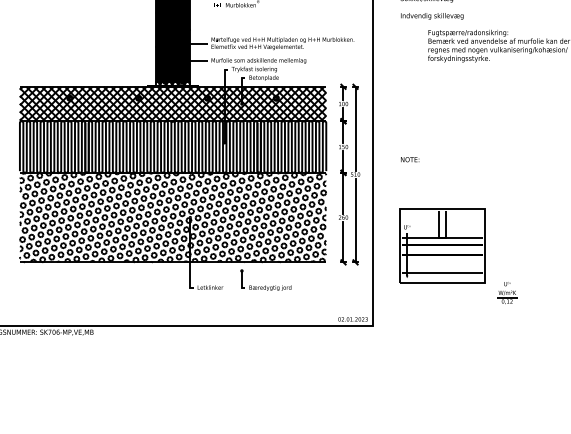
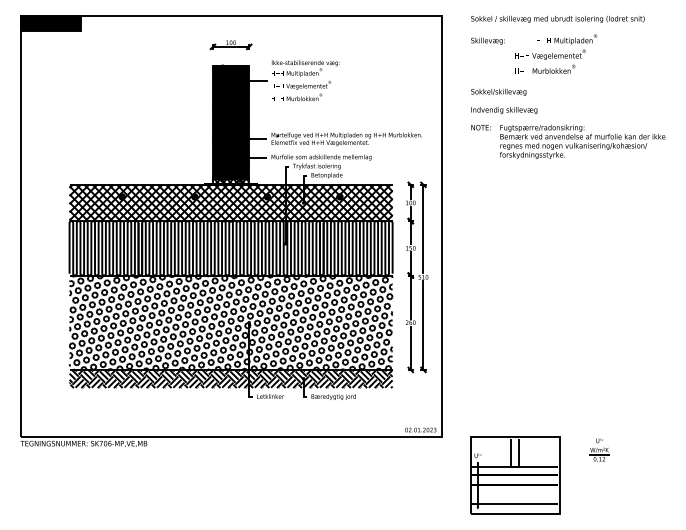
text: (409, 159) -> (480, 127), moved
part: (442, 245) -> (515, 475), moved
hatch: (172, 270) -> (230, 378), added
part: (507, 292) -> (599, 449), moved

